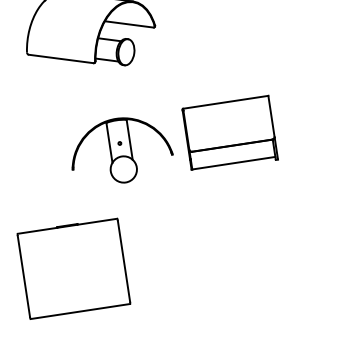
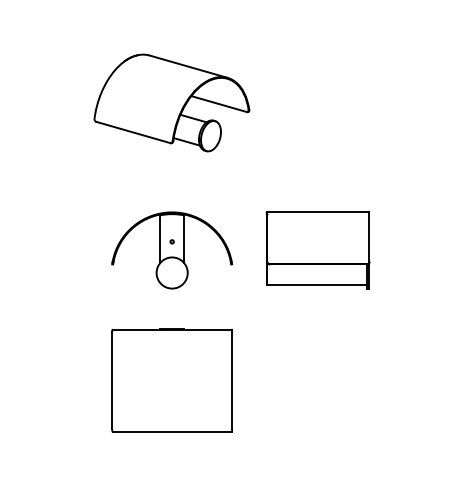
part: (121, 150) -> (172, 250), moved
part: (73, 268) -> (171, 380), moved

